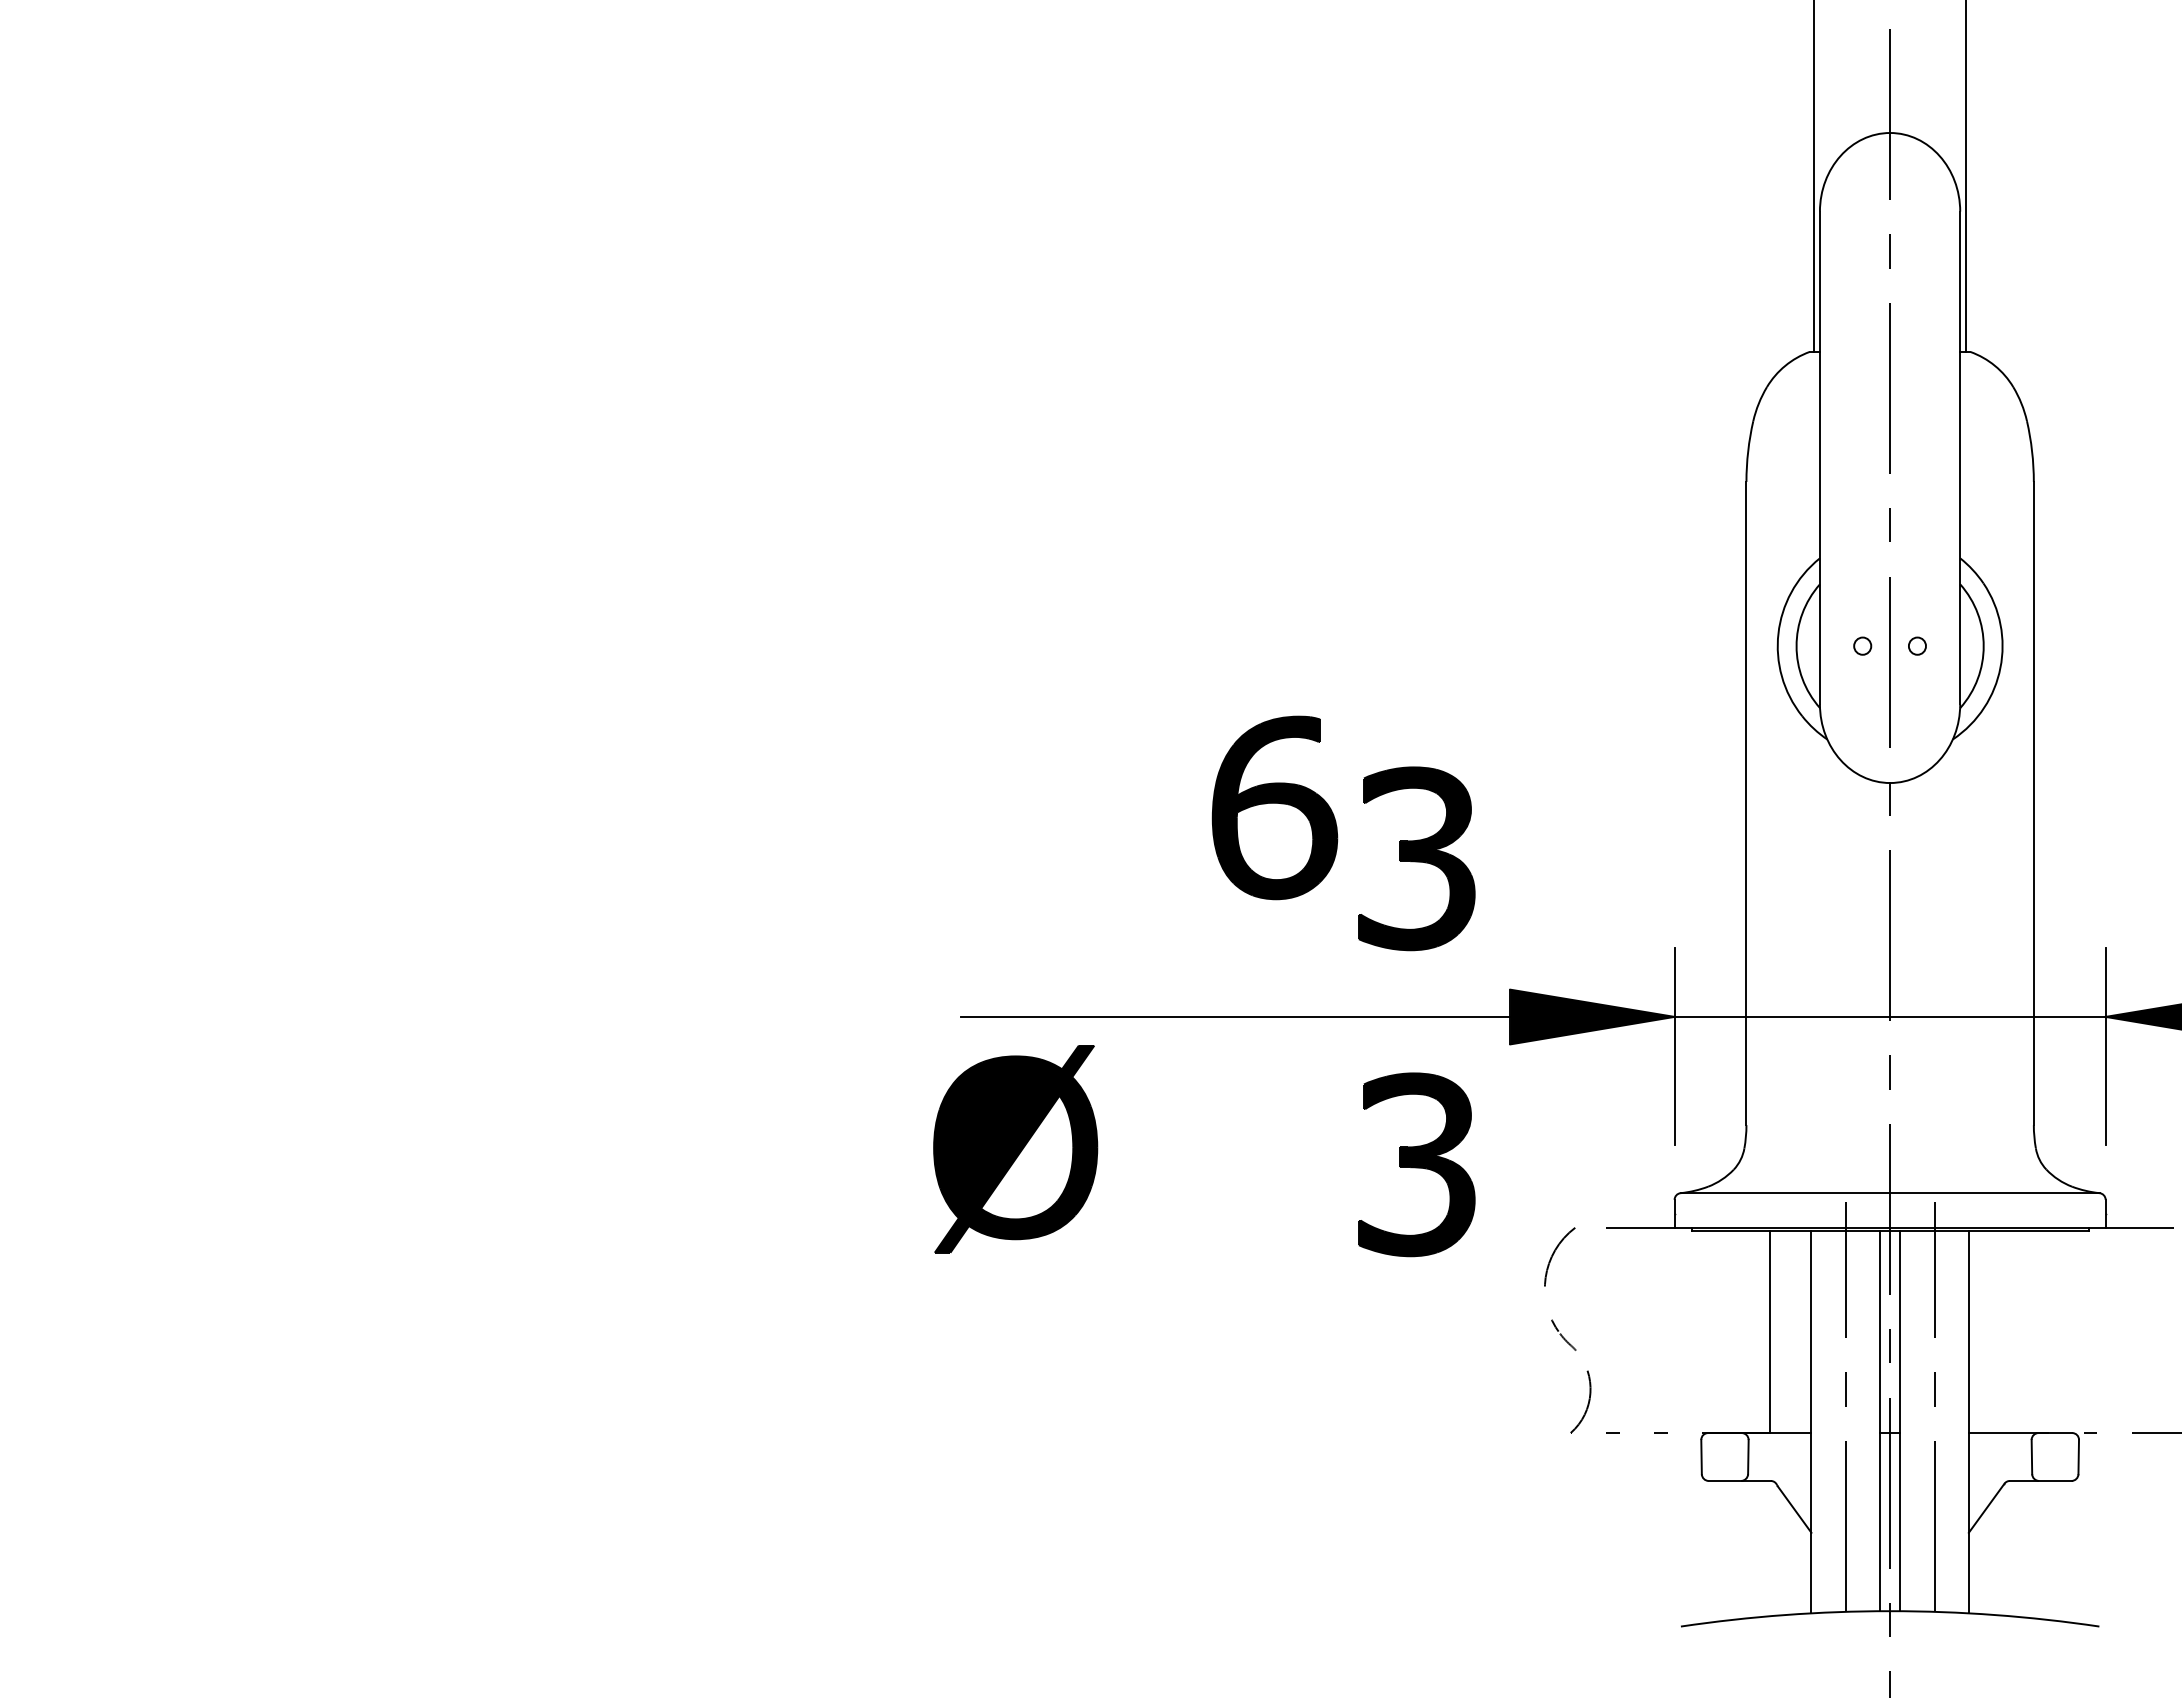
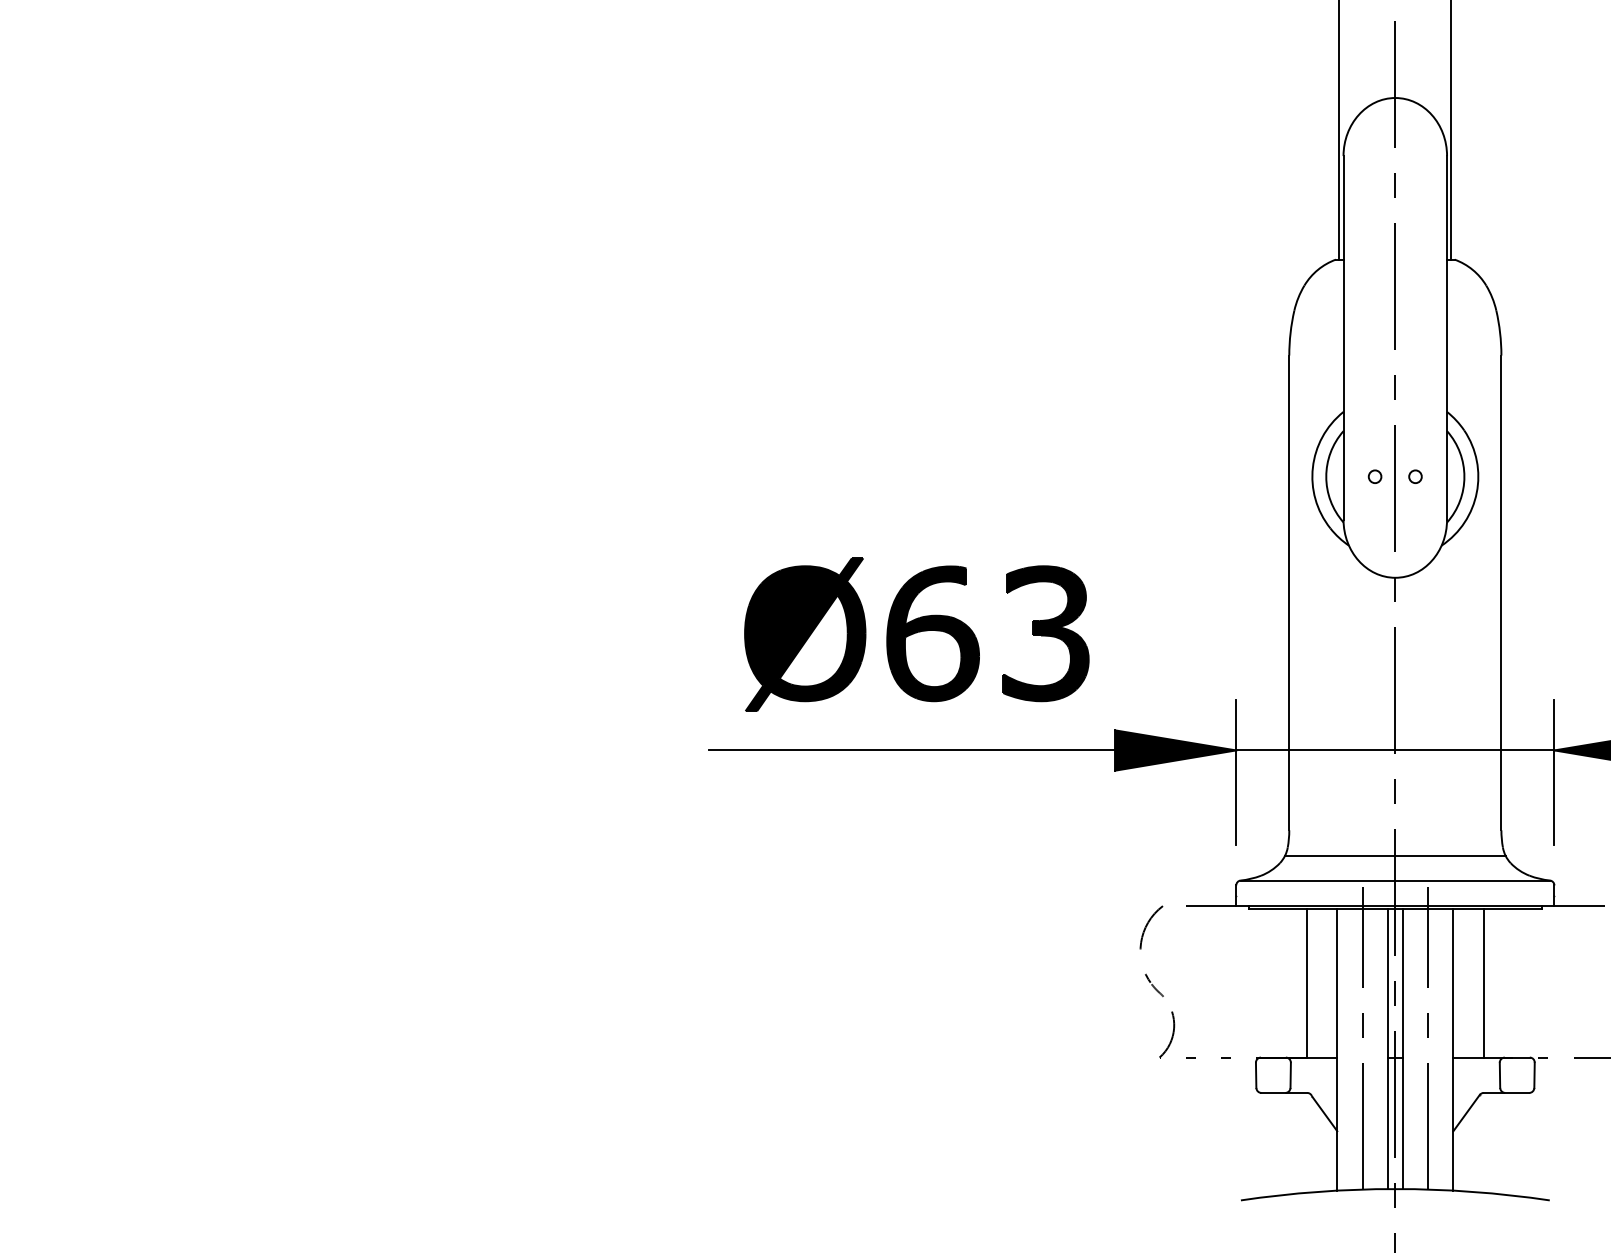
part: (1274, 807) -> (932, 633), moved
part: (1015, 1149) -> (805, 634), moved
line: (1889, 1159) -> (1394, 855), added
part: (1416, 1164) -> (1045, 859), removed
line: (2009, 1332) -> (1483, 983), added

